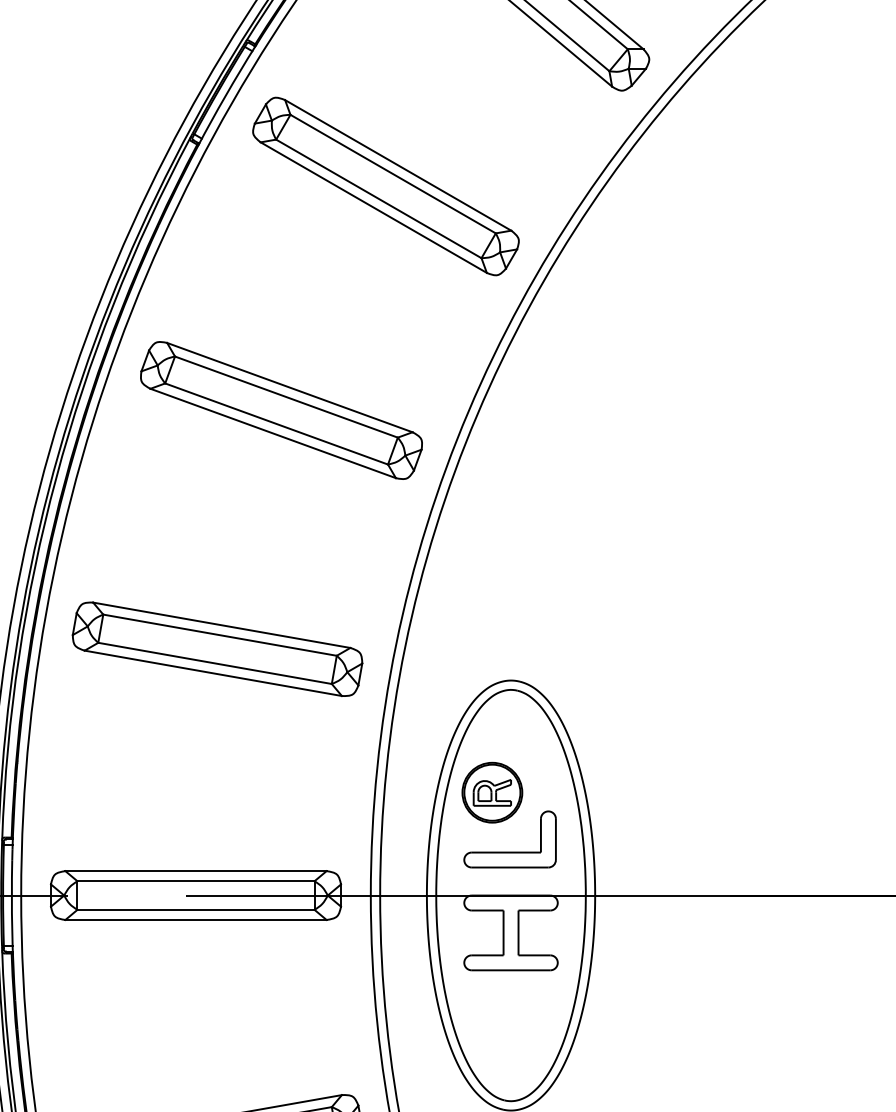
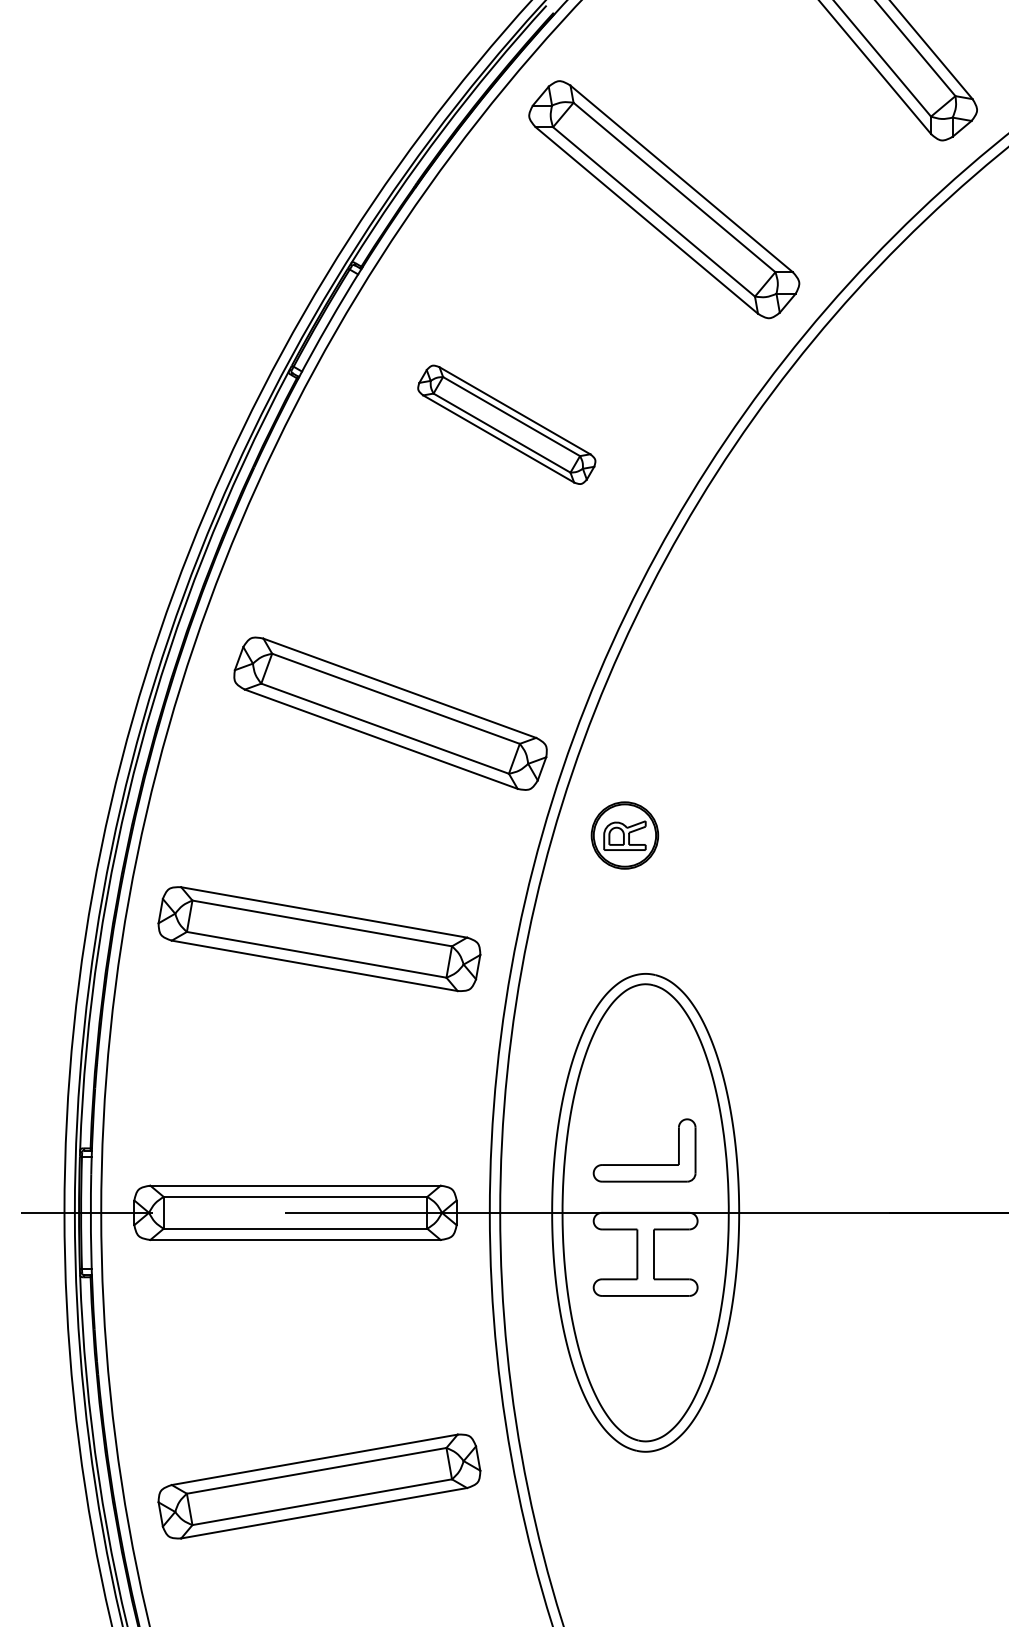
part: (385, 186) -> (506, 424), size x0.6
part: (281, 410) -> (390, 713), moved
part: (491, 792) -> (624, 835), moved

